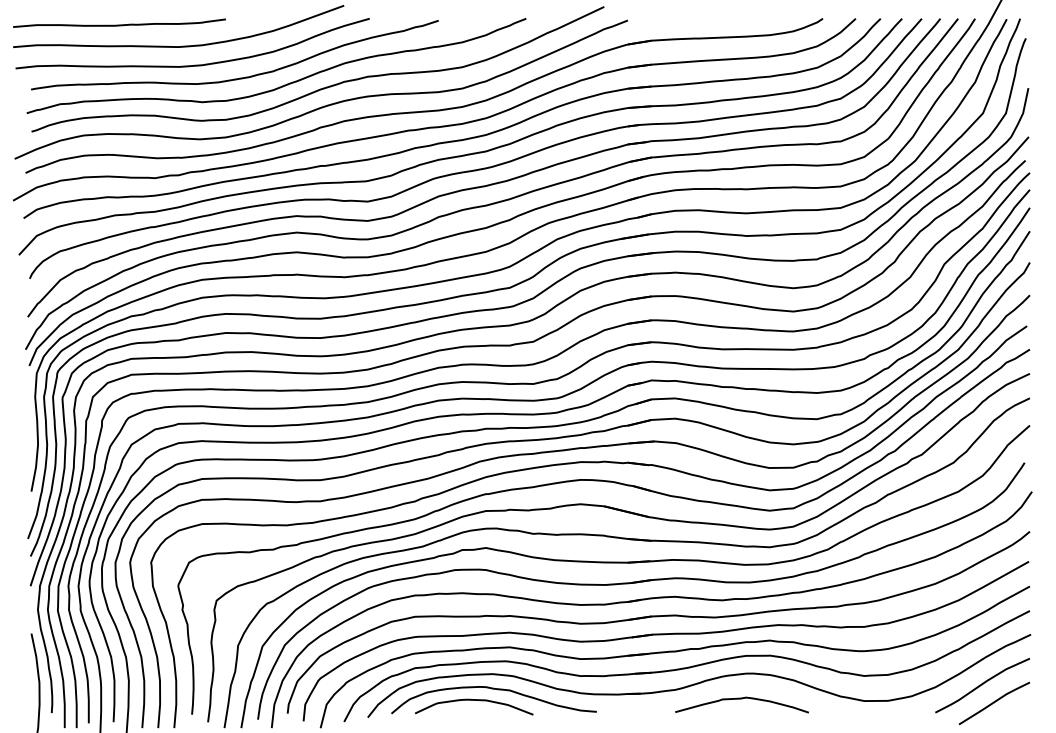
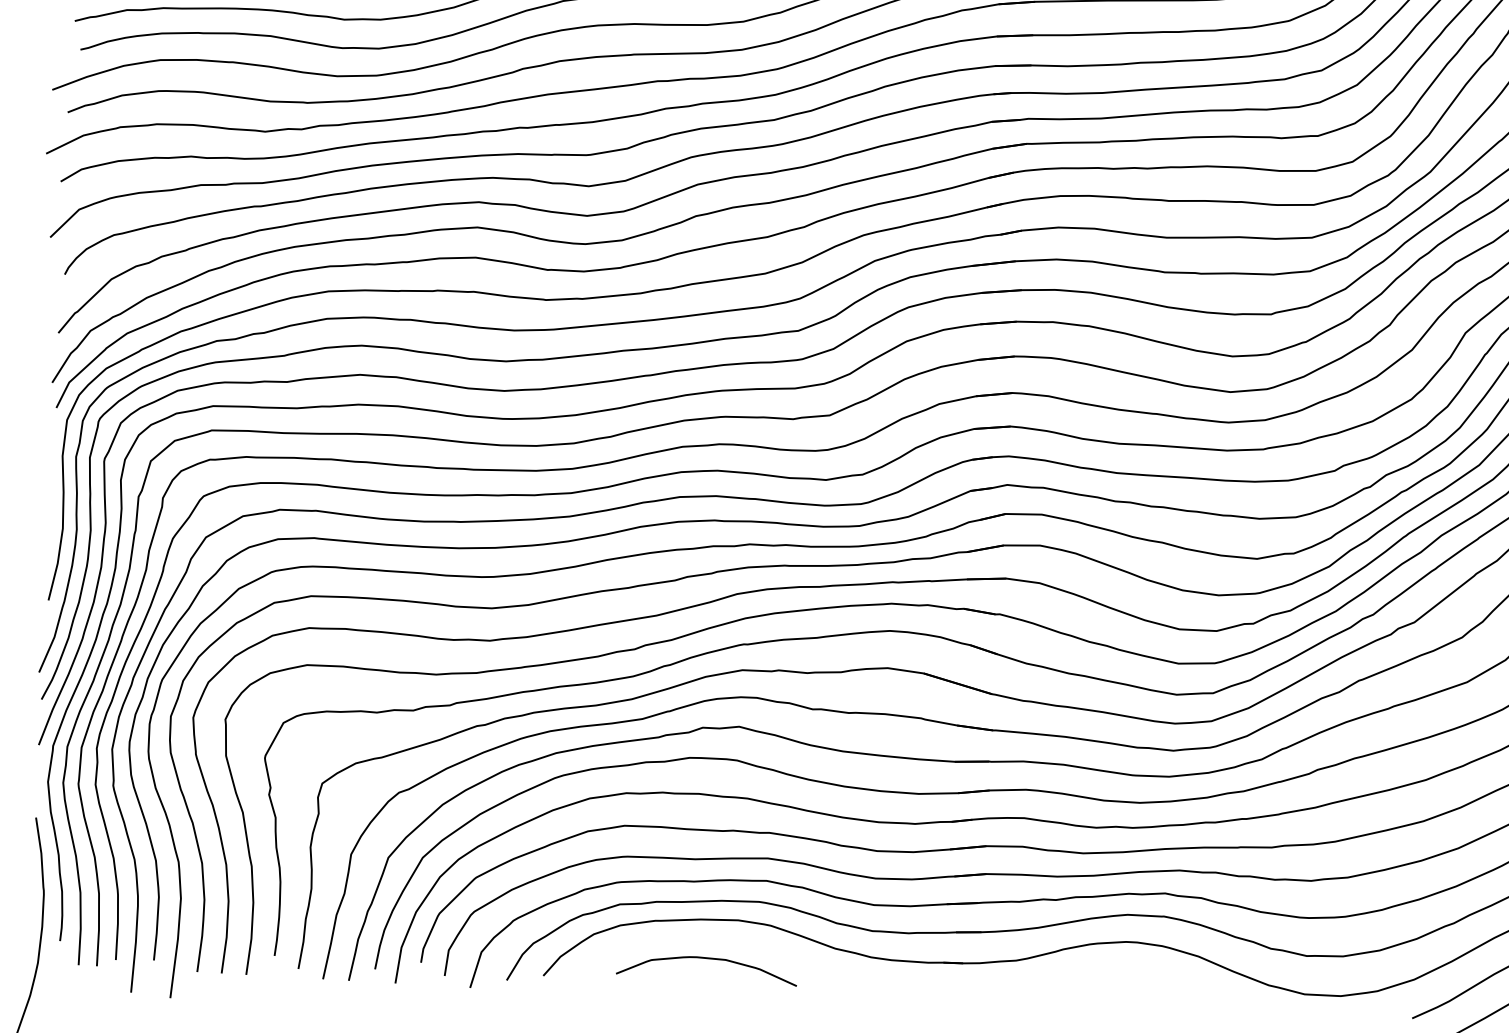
curve: (497, 690) -> (744, 945), removed
curve: (741, 699) -> (1116, 981), removed

